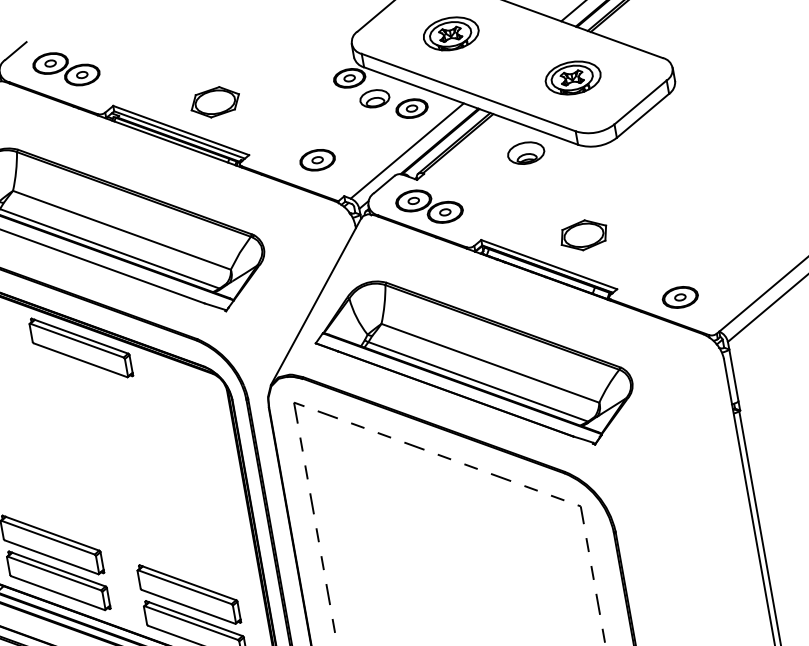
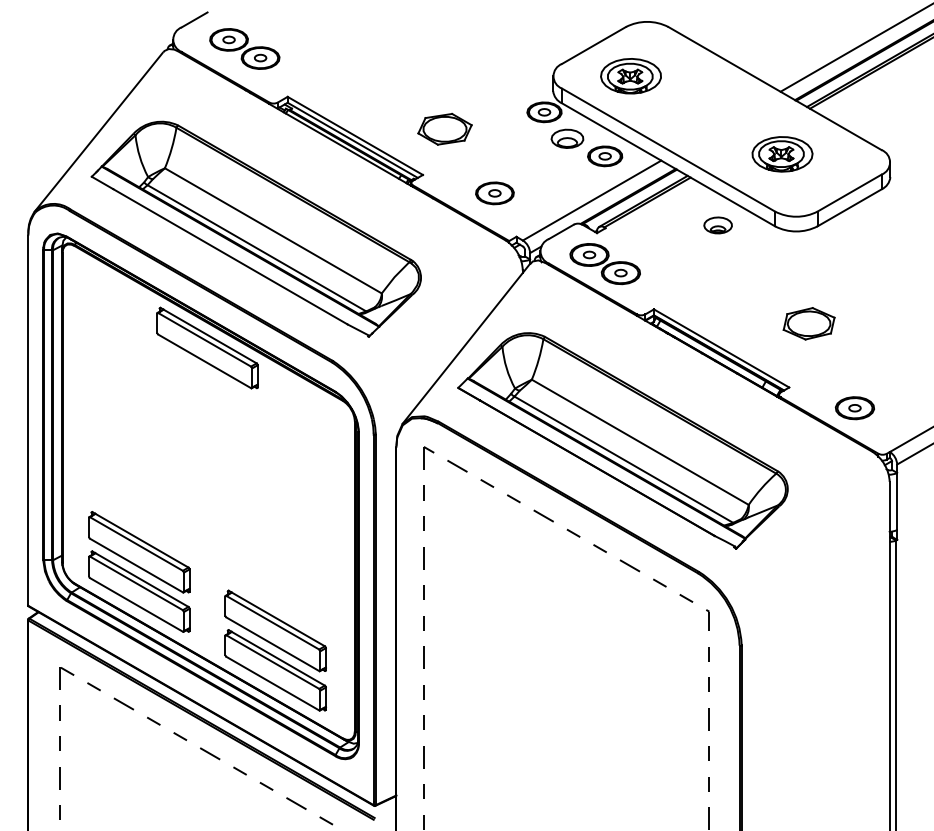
part: (450, 34) -> (630, 76), moved
part: (214, 101) -> (444, 128), moved
part: (525, 153) -> (717, 225), size x0.7
part: (583, 235) -> (808, 323), moved

